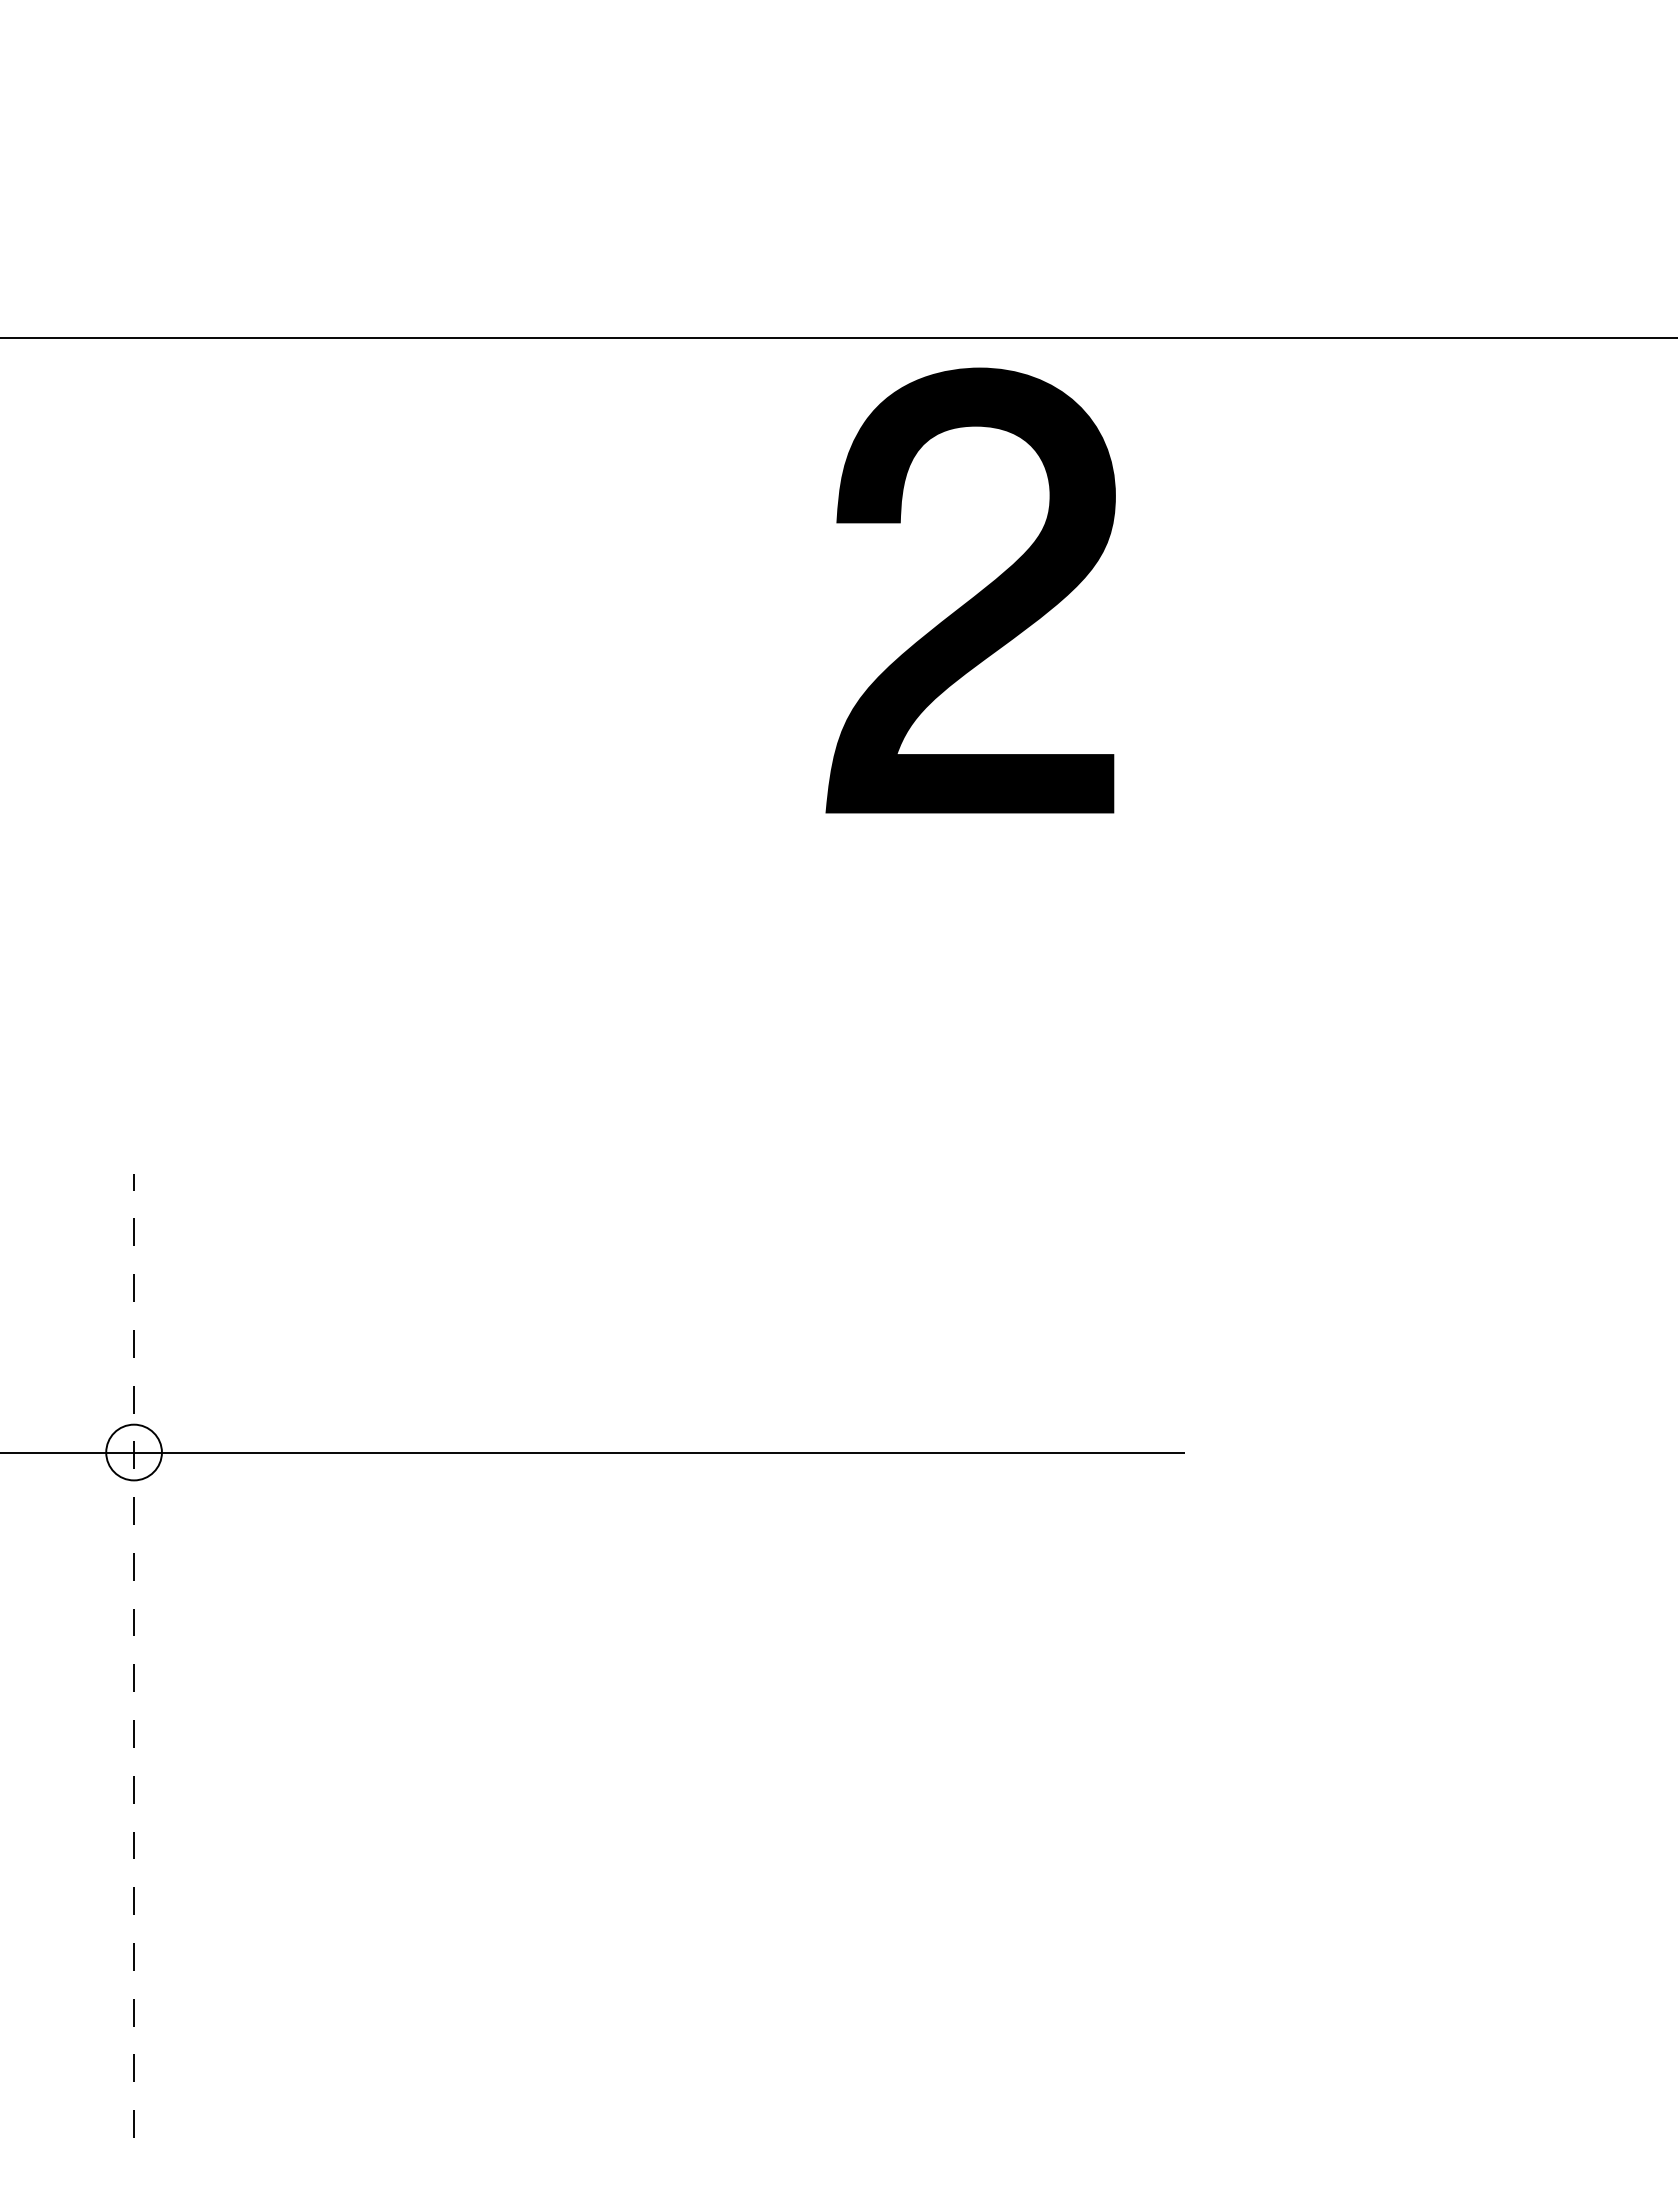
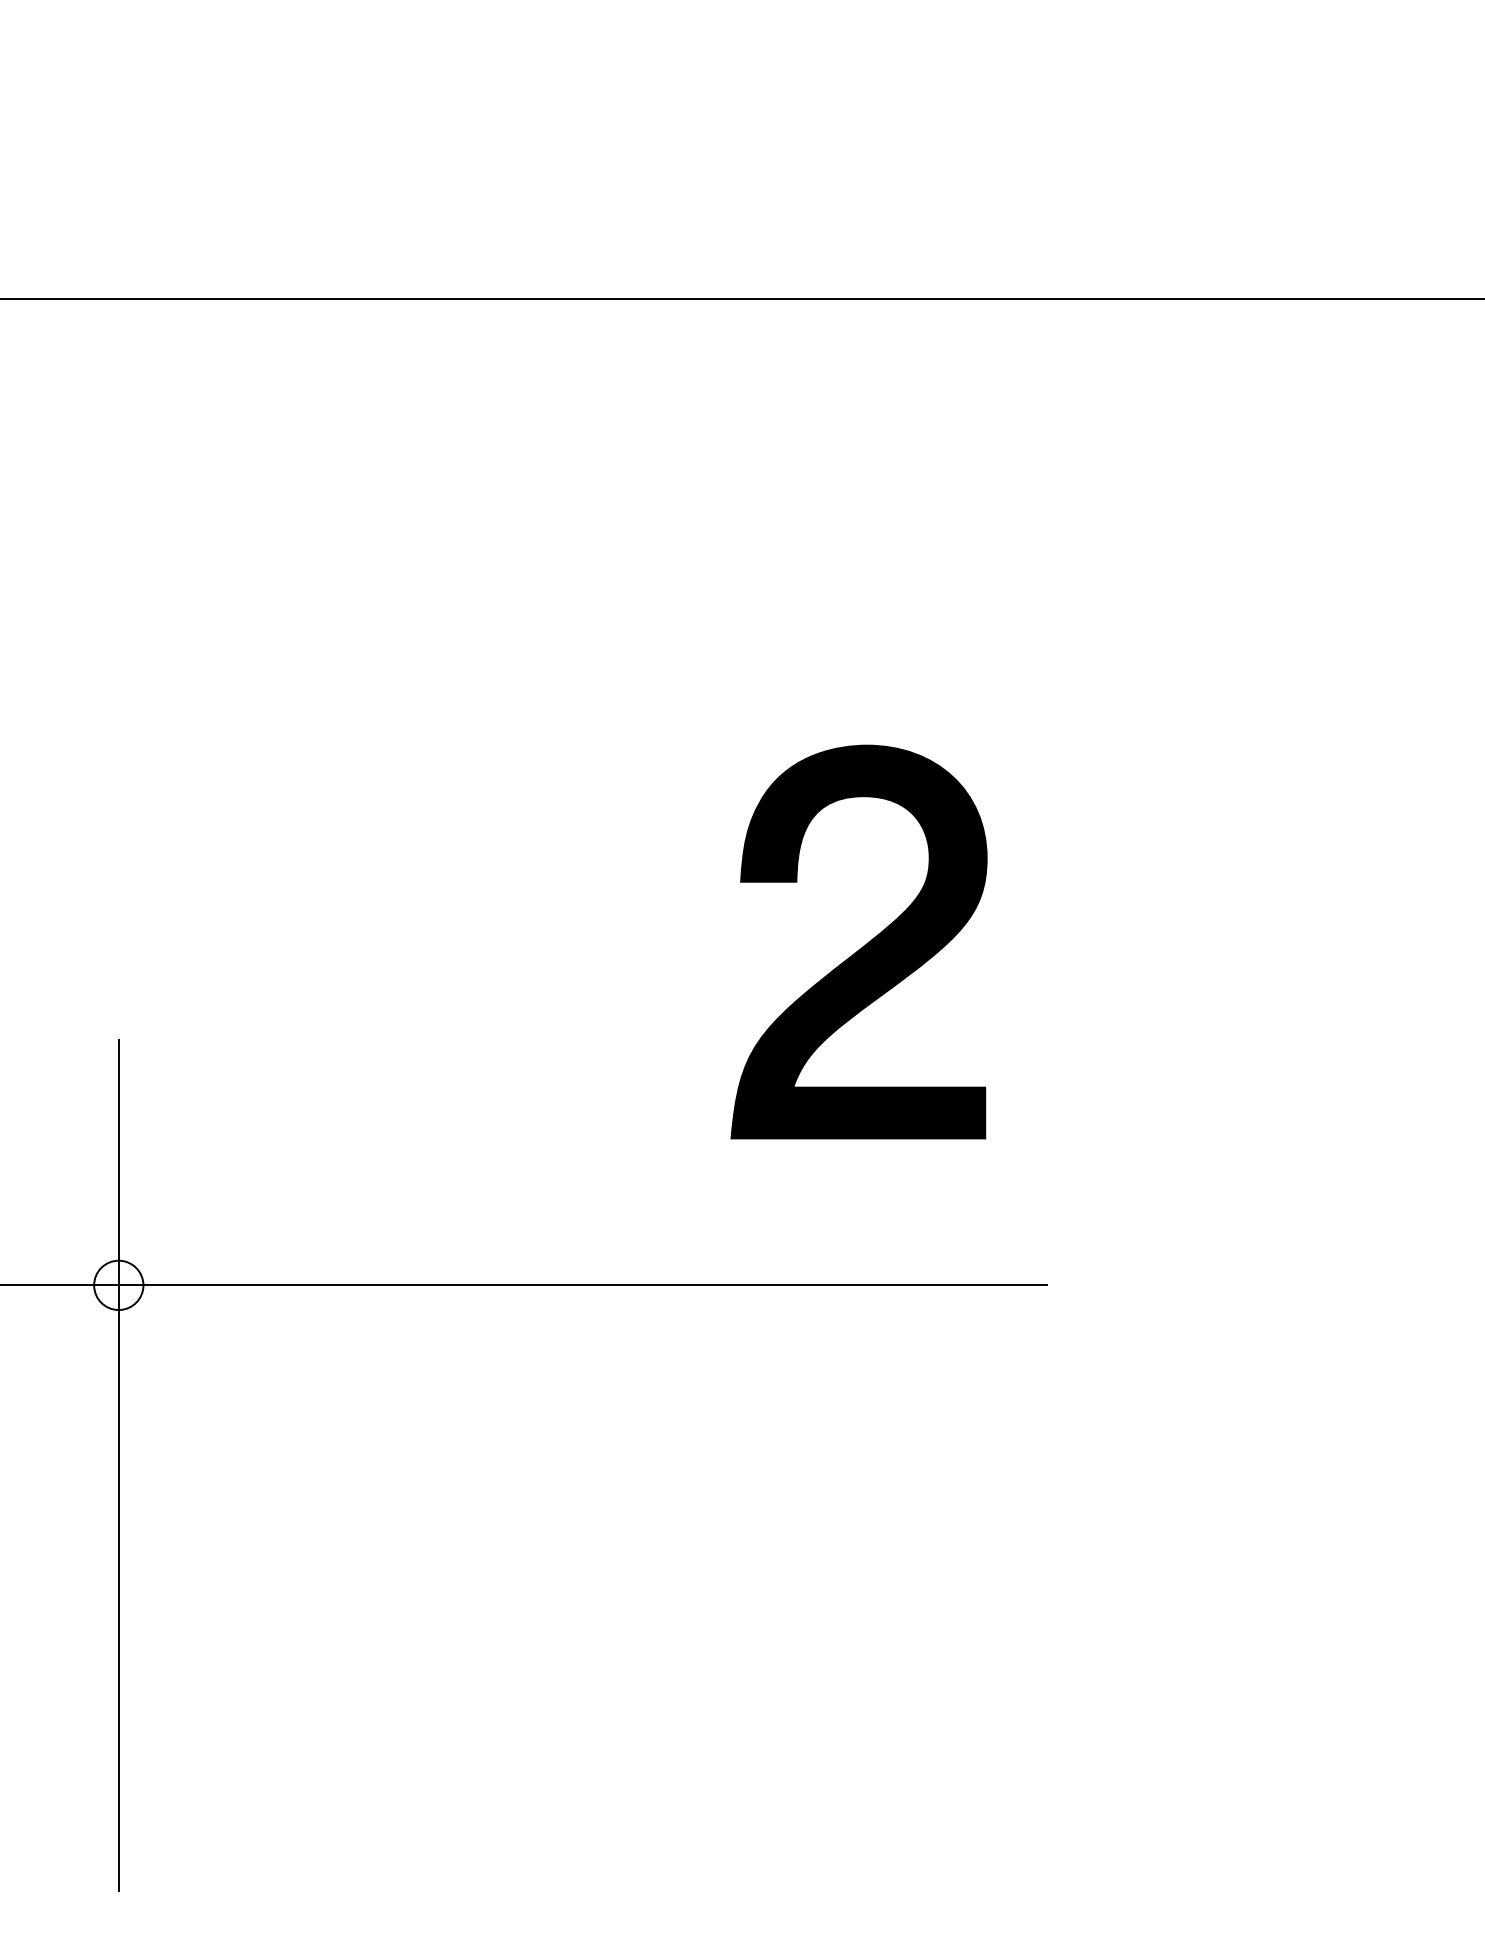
part: (973, 596) -> (861, 947), moved
line: (134, 1655) -> (119, 1464), dashed -> solid

